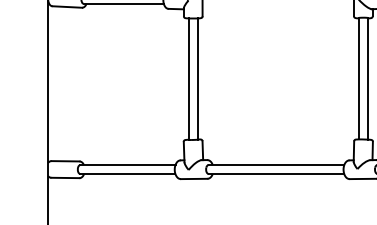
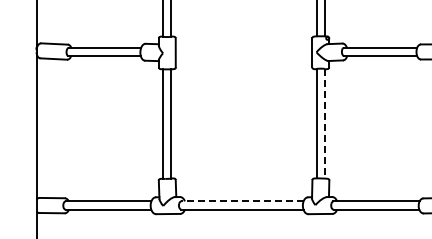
line: (367, 78) -> (324, 123), solid -> dashed
line: (275, 165) -> (241, 201), solid -> dashed

